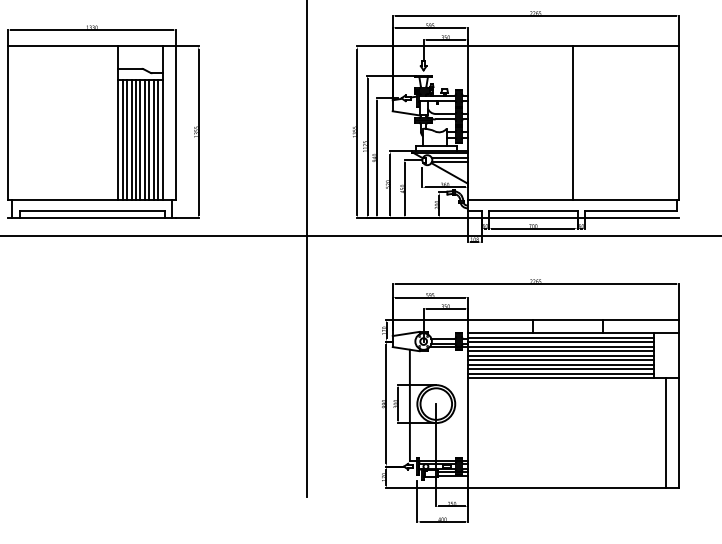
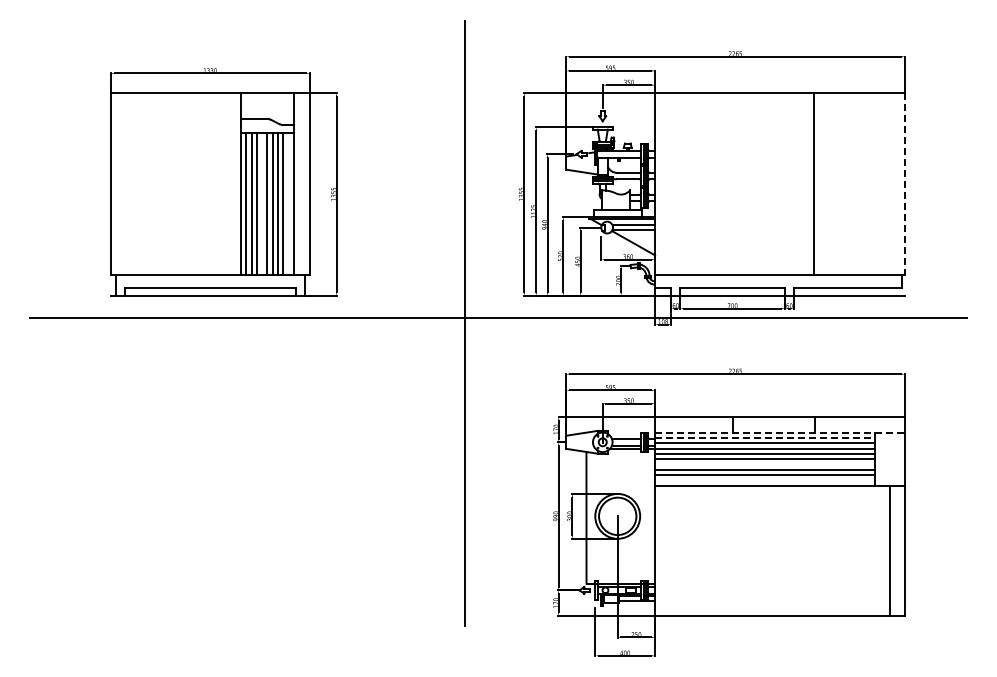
line: (573, 122) -> (814, 183), moved
line: (678, 122) -> (904, 183), solid -> dashed
line: (136, 139) -> (262, 203), removed
line: (158, 139) -> (288, 203), removed
line: (573, 333) -> (780, 432), solid -> dashed
line: (561, 338) -> (765, 438), solid -> dashed
line: (561, 360) -> (765, 464), removed
line: (561, 373) -> (765, 480), removed

